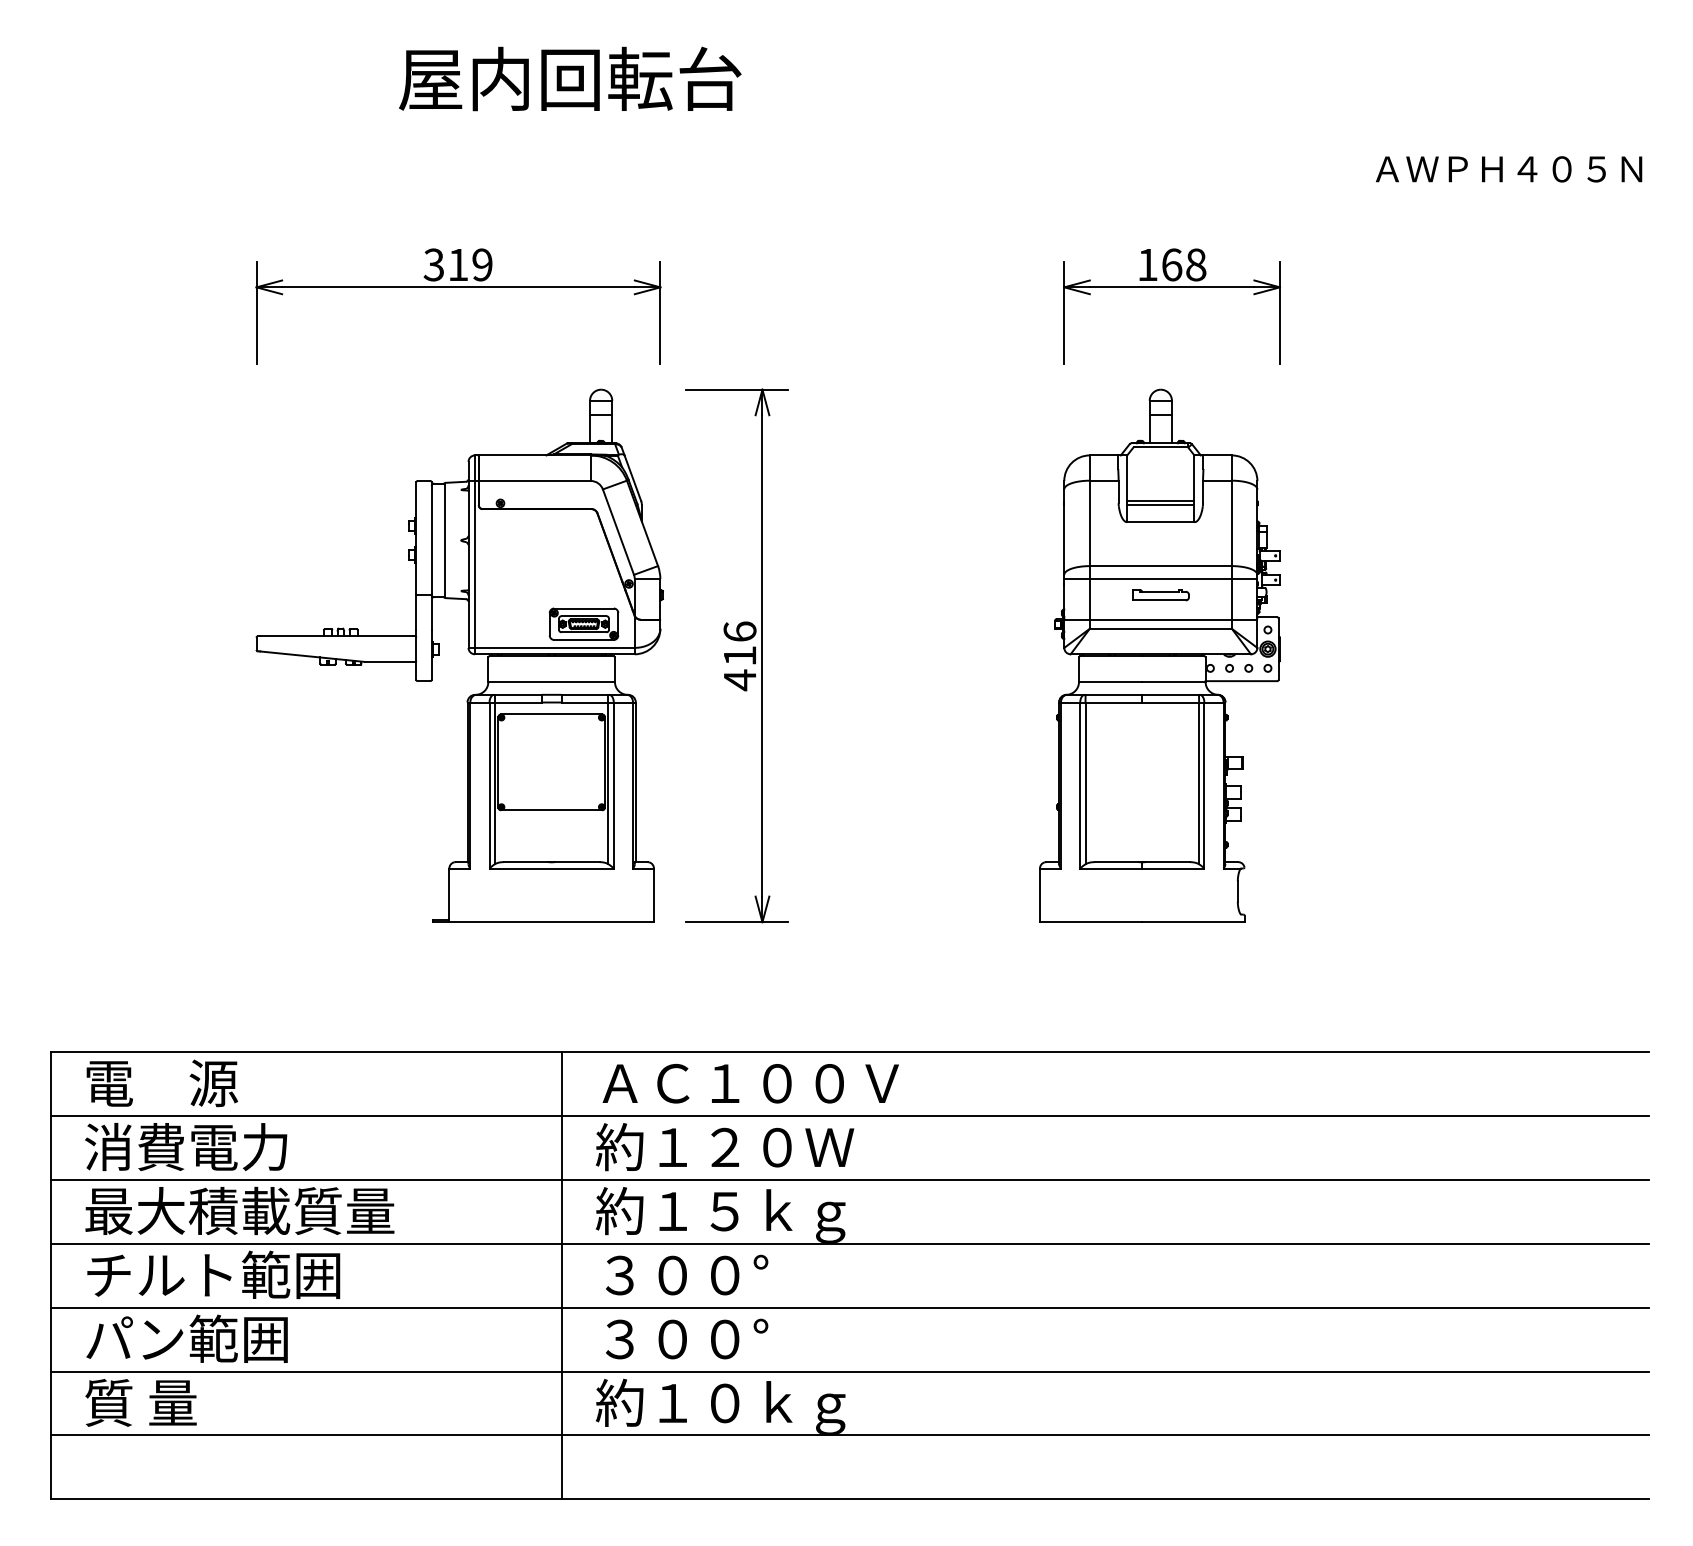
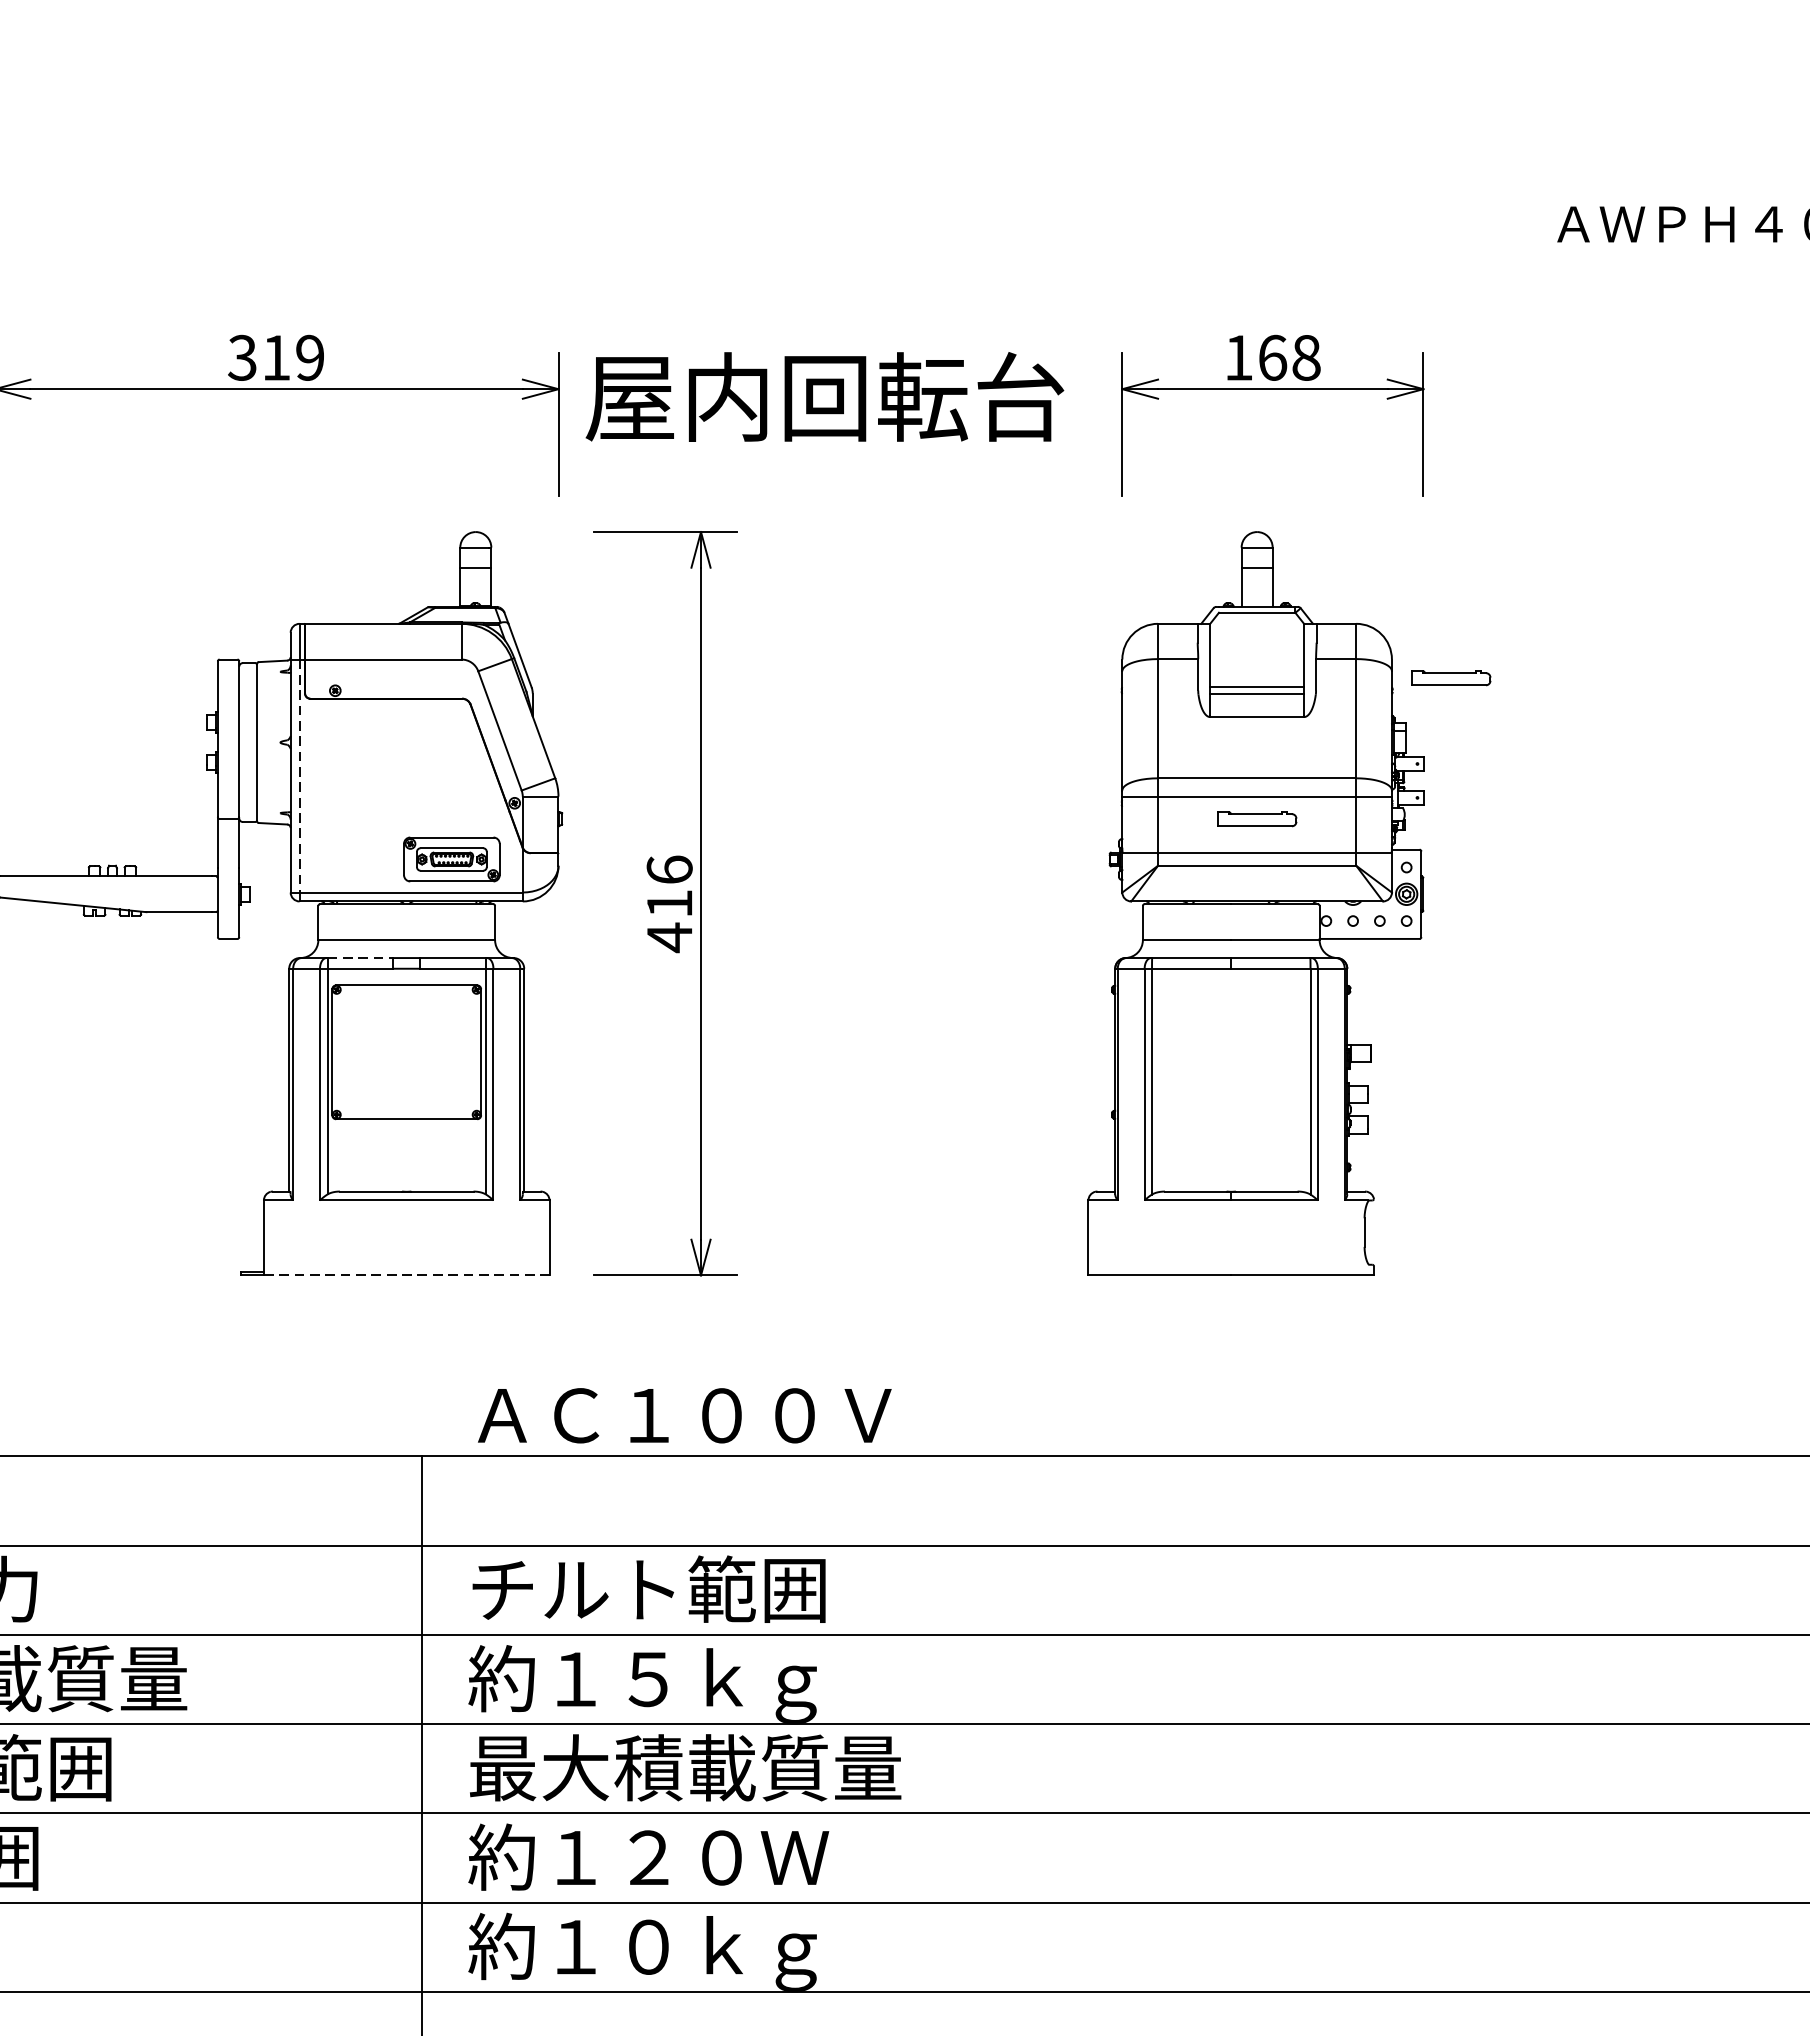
text: (570, 78) -> (825, 396), moved
part: (1299, 494) -> (1450, 678), added
line: (474, 564) -> (299, 776), solid -> dashed
line: (518, 694) -> (360, 957), solid -> dashed
line: (552, 922) -> (407, 1275), solid -> dashed
text: (750, 1083) -> (684, 1415), moved
text: (724, 1146) -> (648, 1588), 約１２０Ｗ -> チルト範囲
text: (751, 1274) -> (685, 1767), ３００° -> 最大積載質量
text: (725, 1338) -> (649, 1856), ３００° -> 約１２０Ｗ

